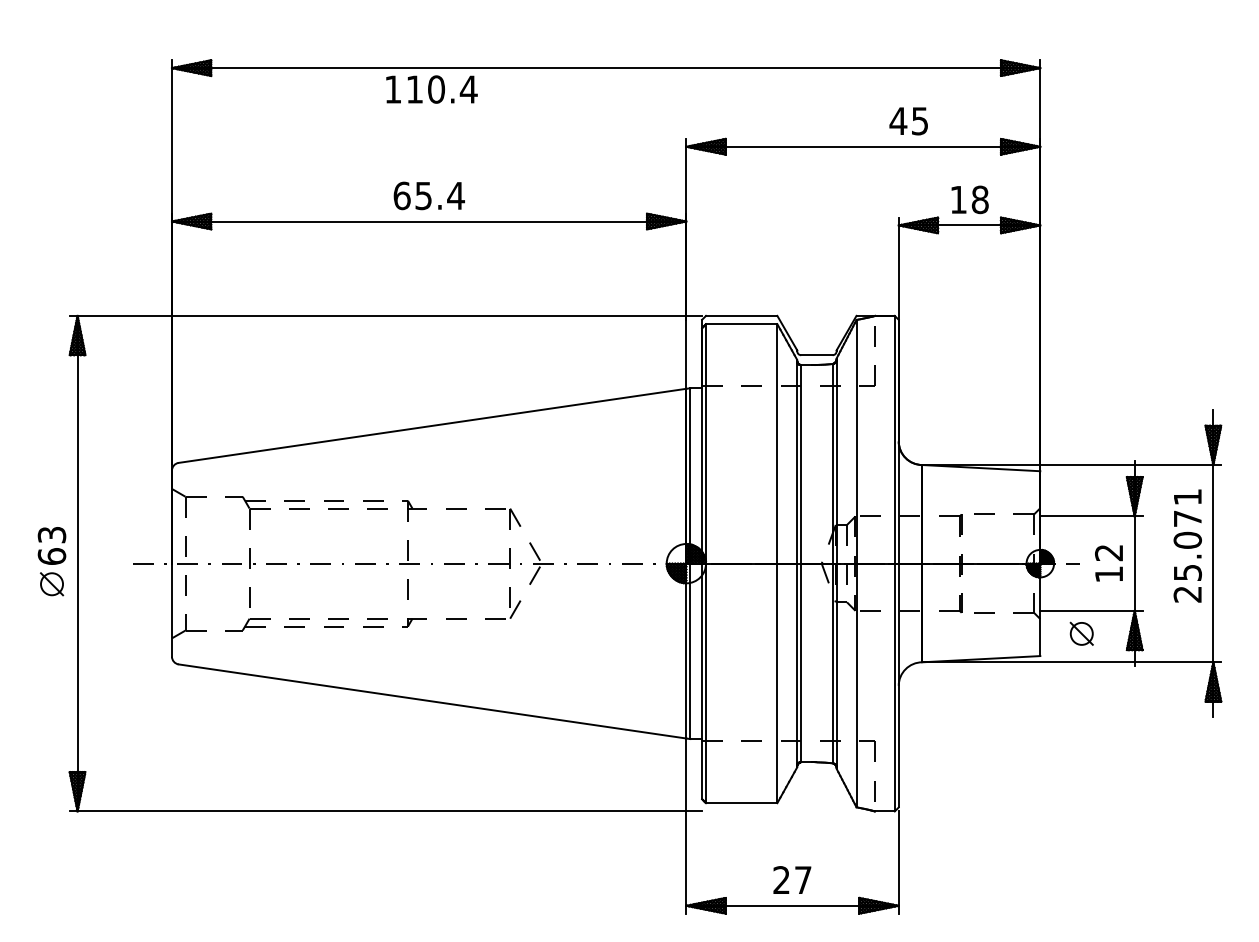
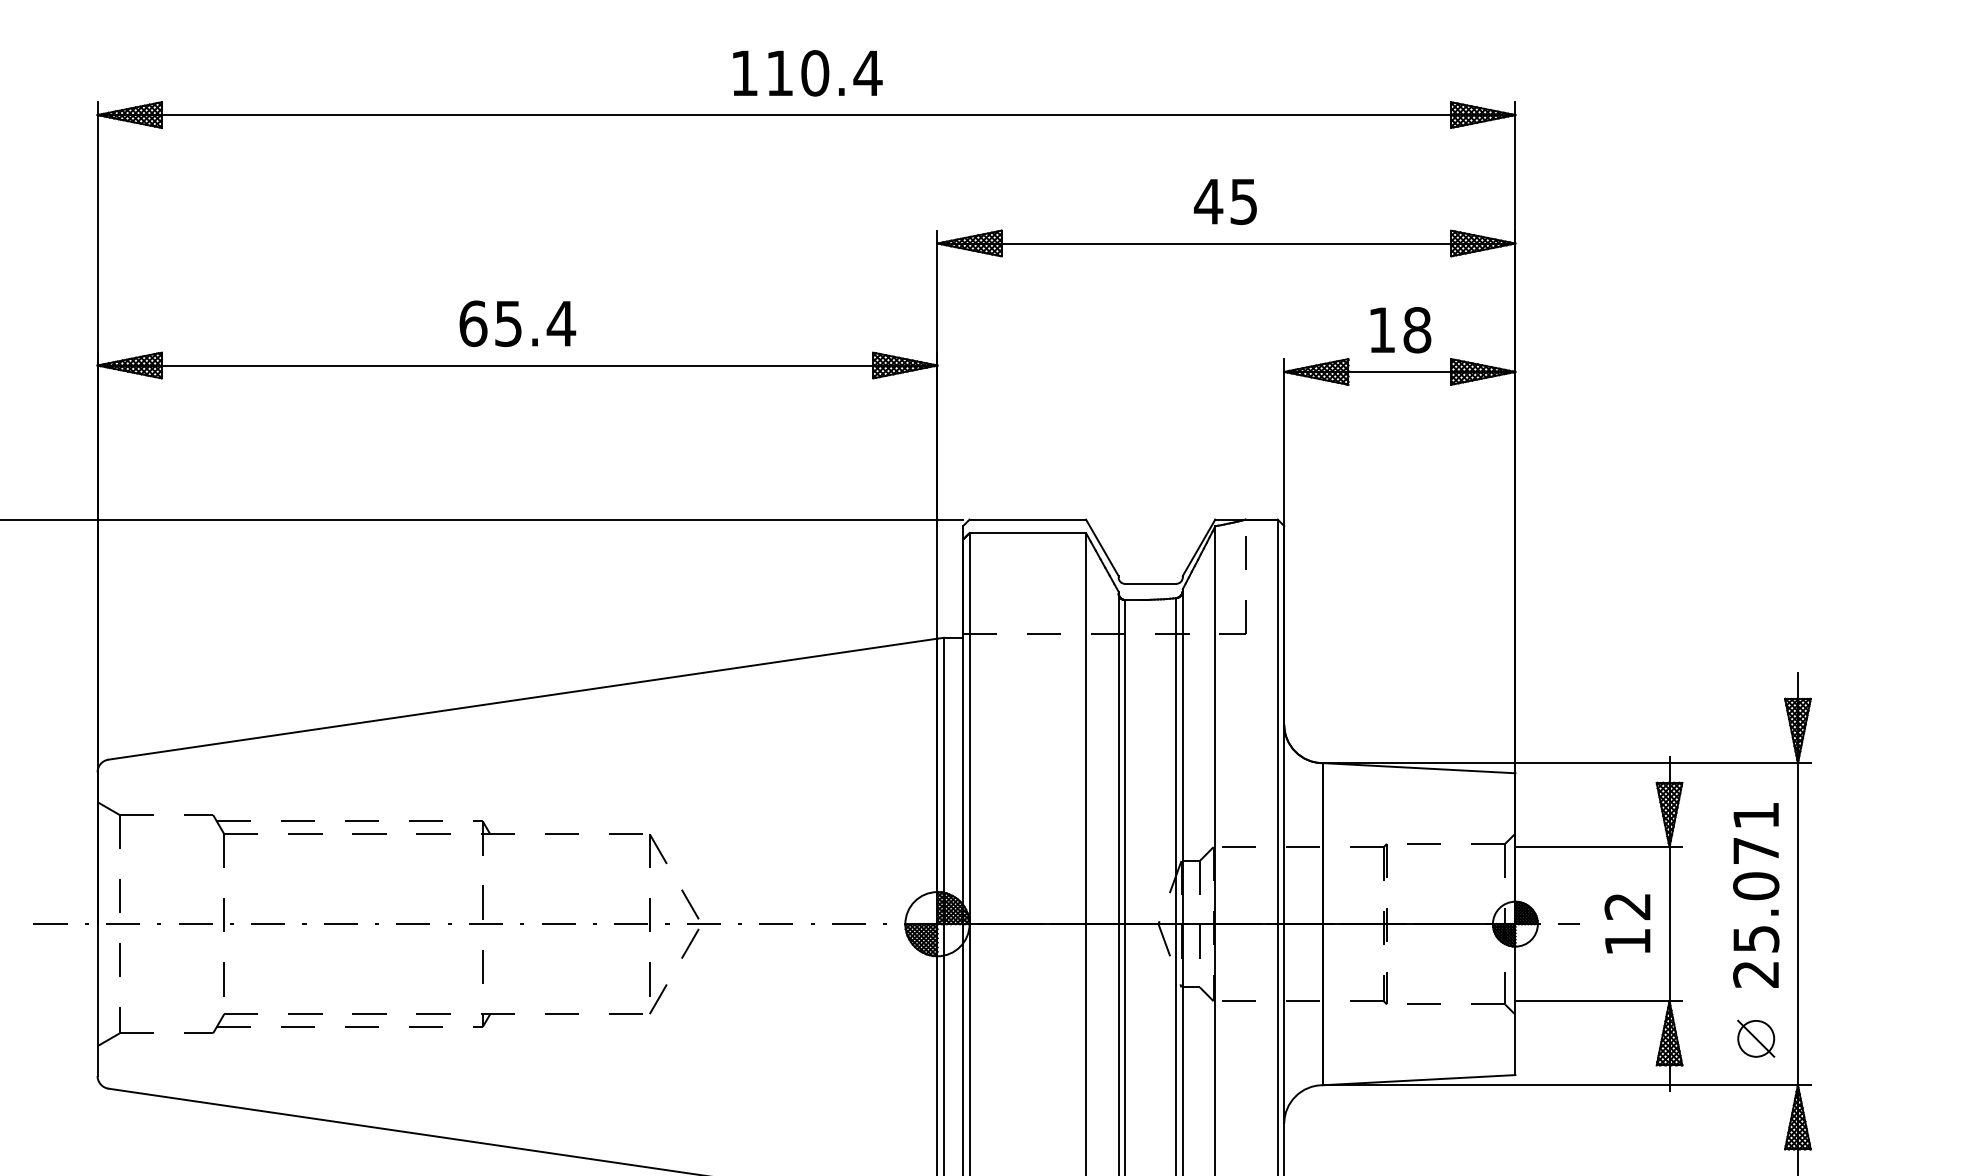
text: (431, 89) -> (807, 73), moved
text: (908, 121) -> (1225, 202), moved
part: (1081, 633) -> (1755, 1038), moved

